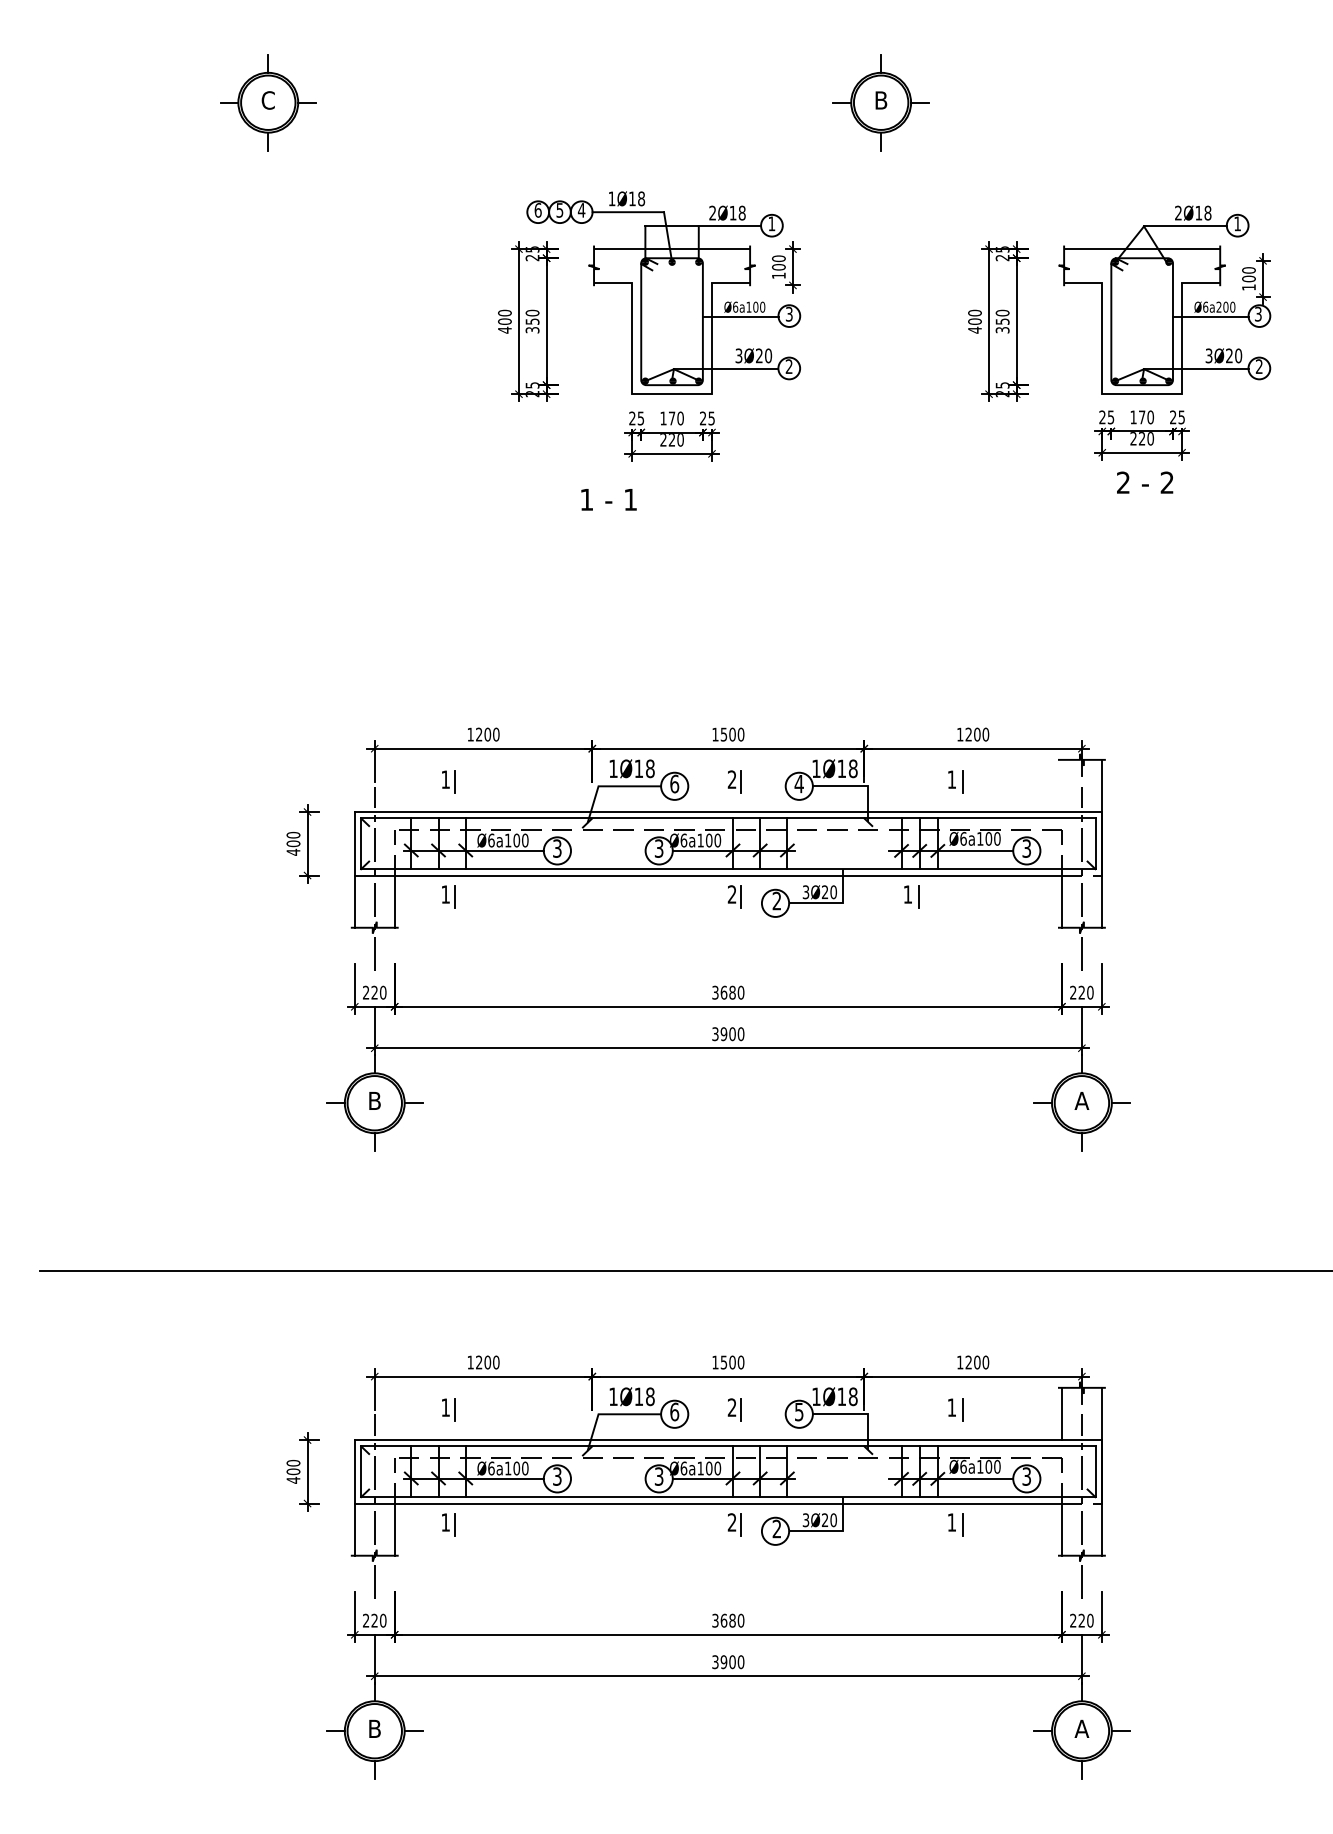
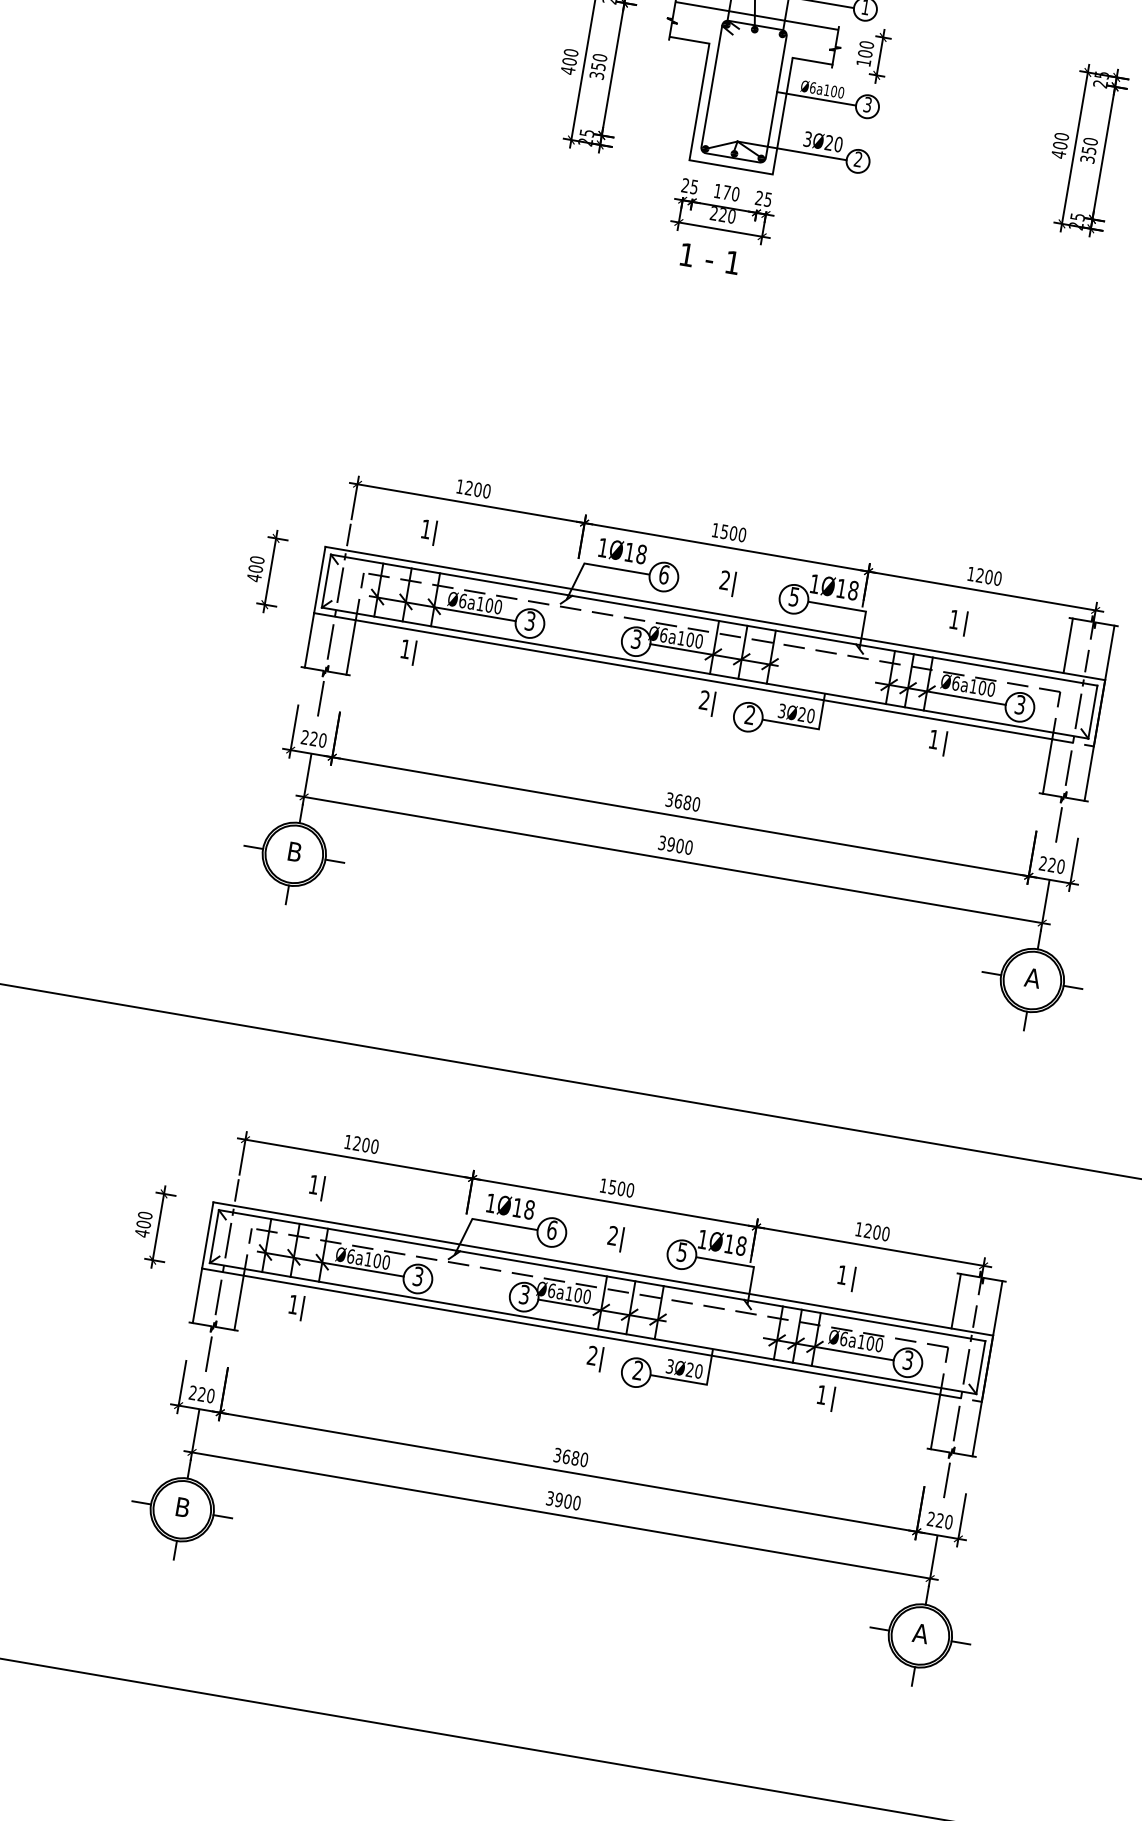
text: (608, 499) -> (709, 258), moved
text: (798, 784) -> (793, 597), 4 -> 5
line: (1061, 785) -> (1067, 645), added
part: (911, 896) -> (937, 742), moved

